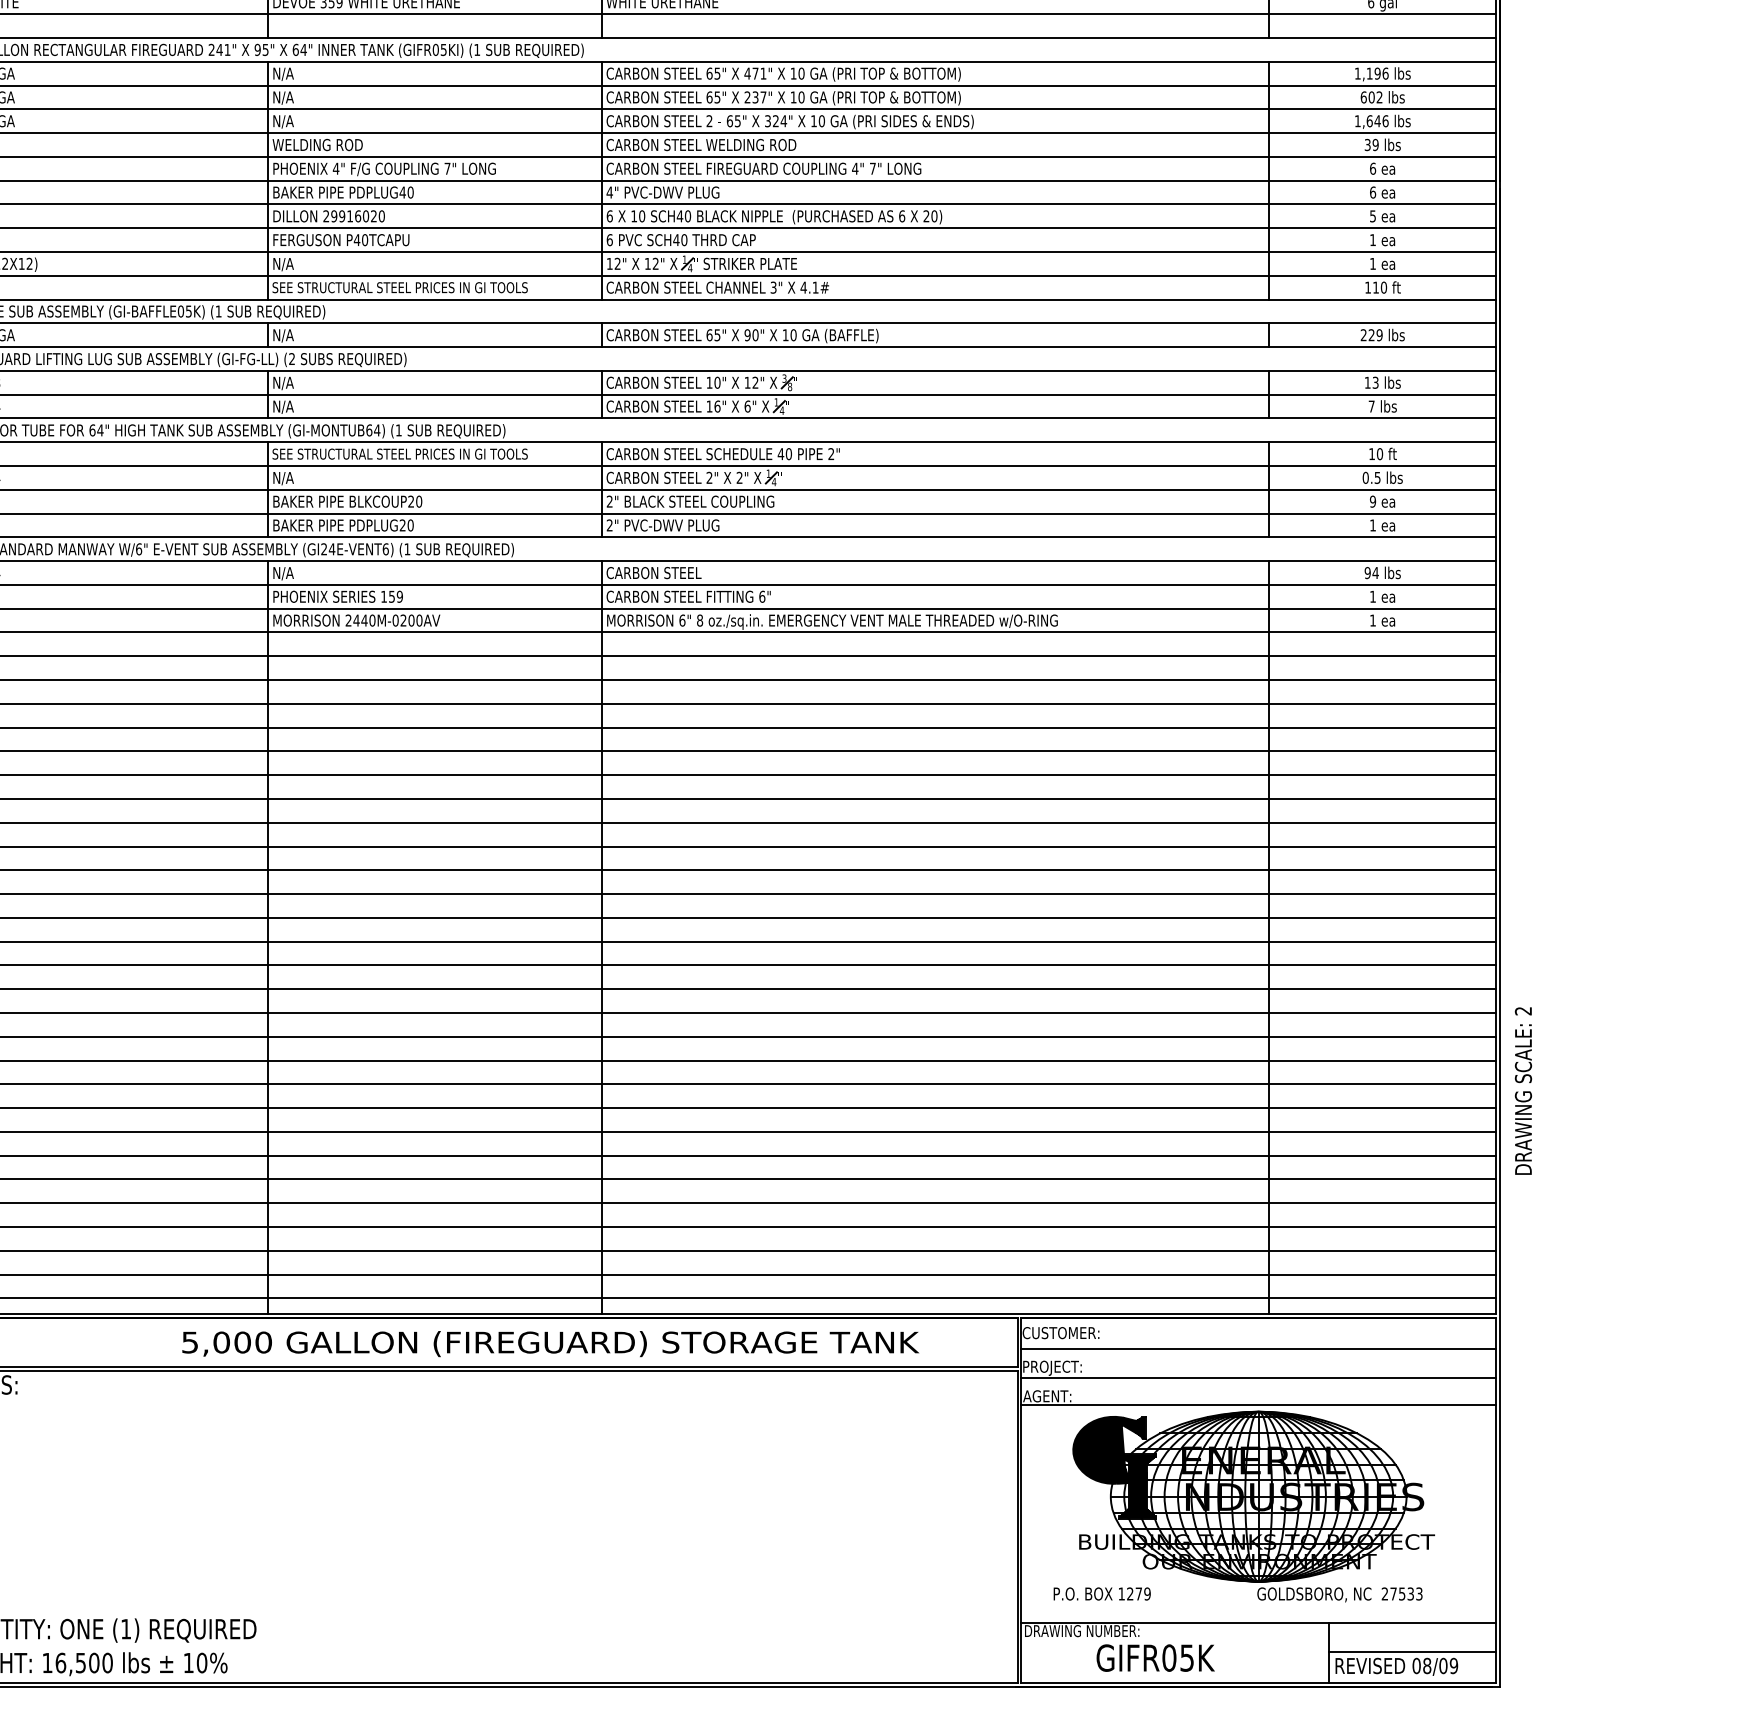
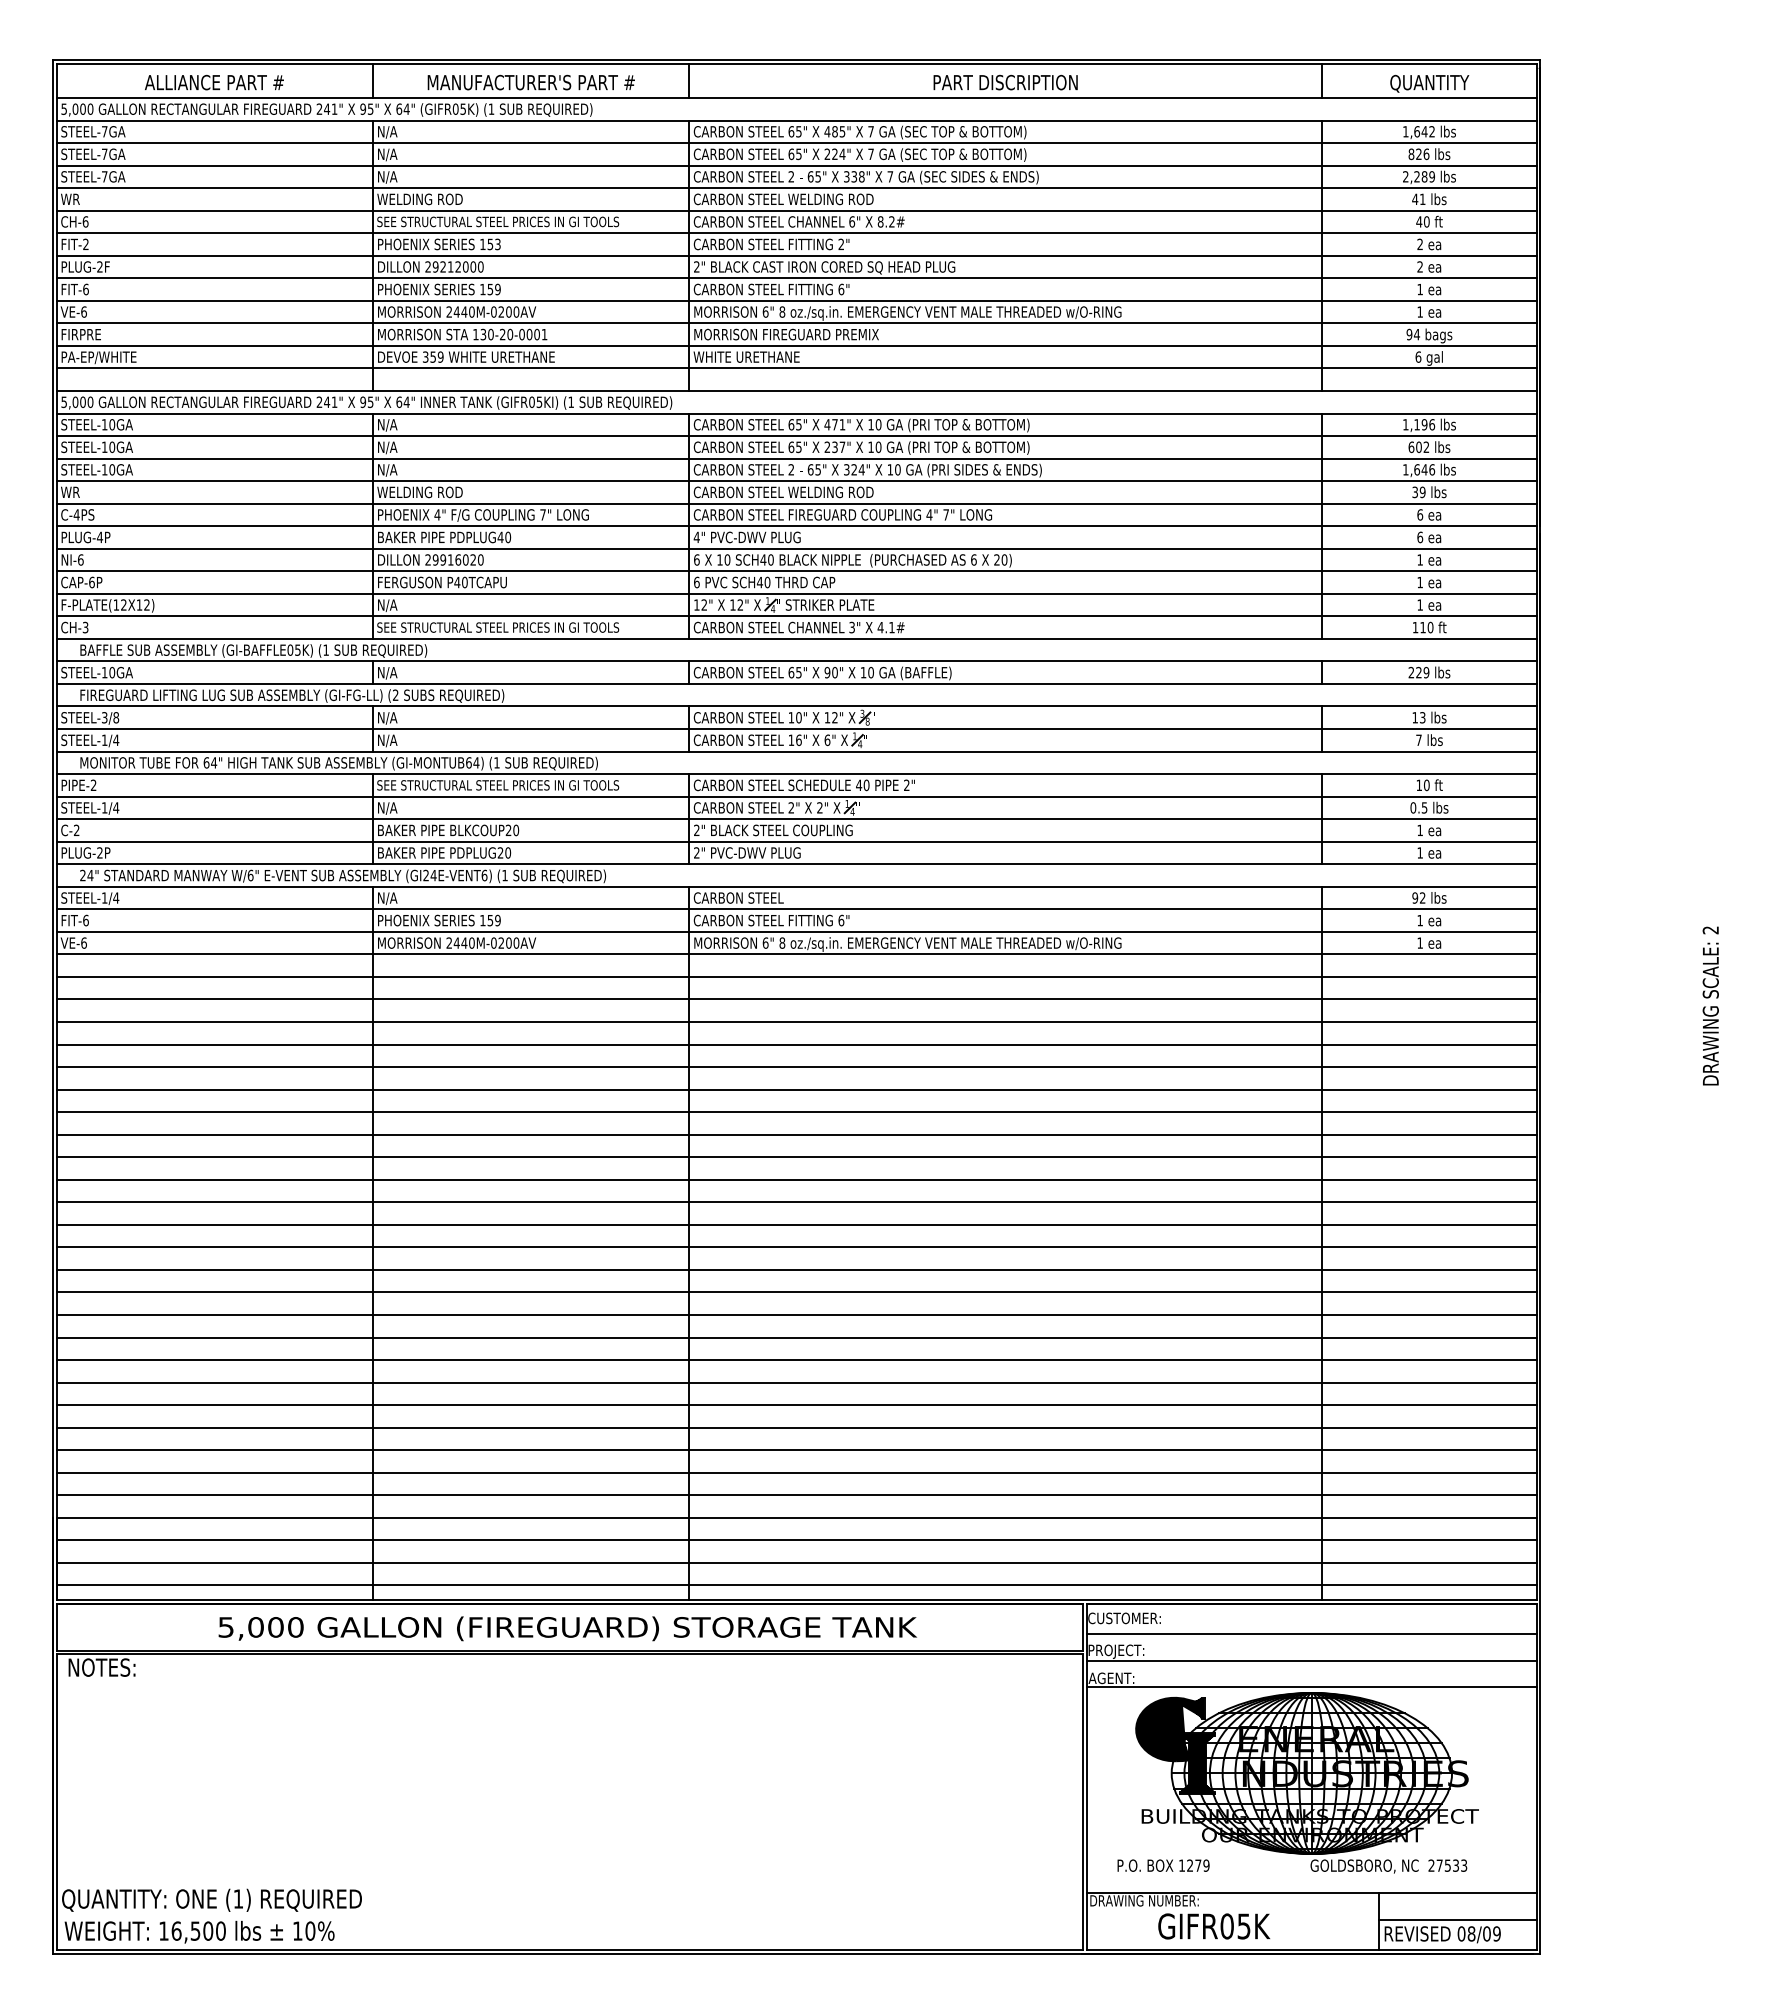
text: (1372, 215) -> (1419, 559), 5 -> 1
text: (1373, 501) -> (1420, 830), 9 -> 1
text: (1375, 572) -> (1422, 897), 94 -> 92
text: (1523, 1090) -> (1710, 1005), moved
text: (550, 1343) -> (567, 1628), moved

